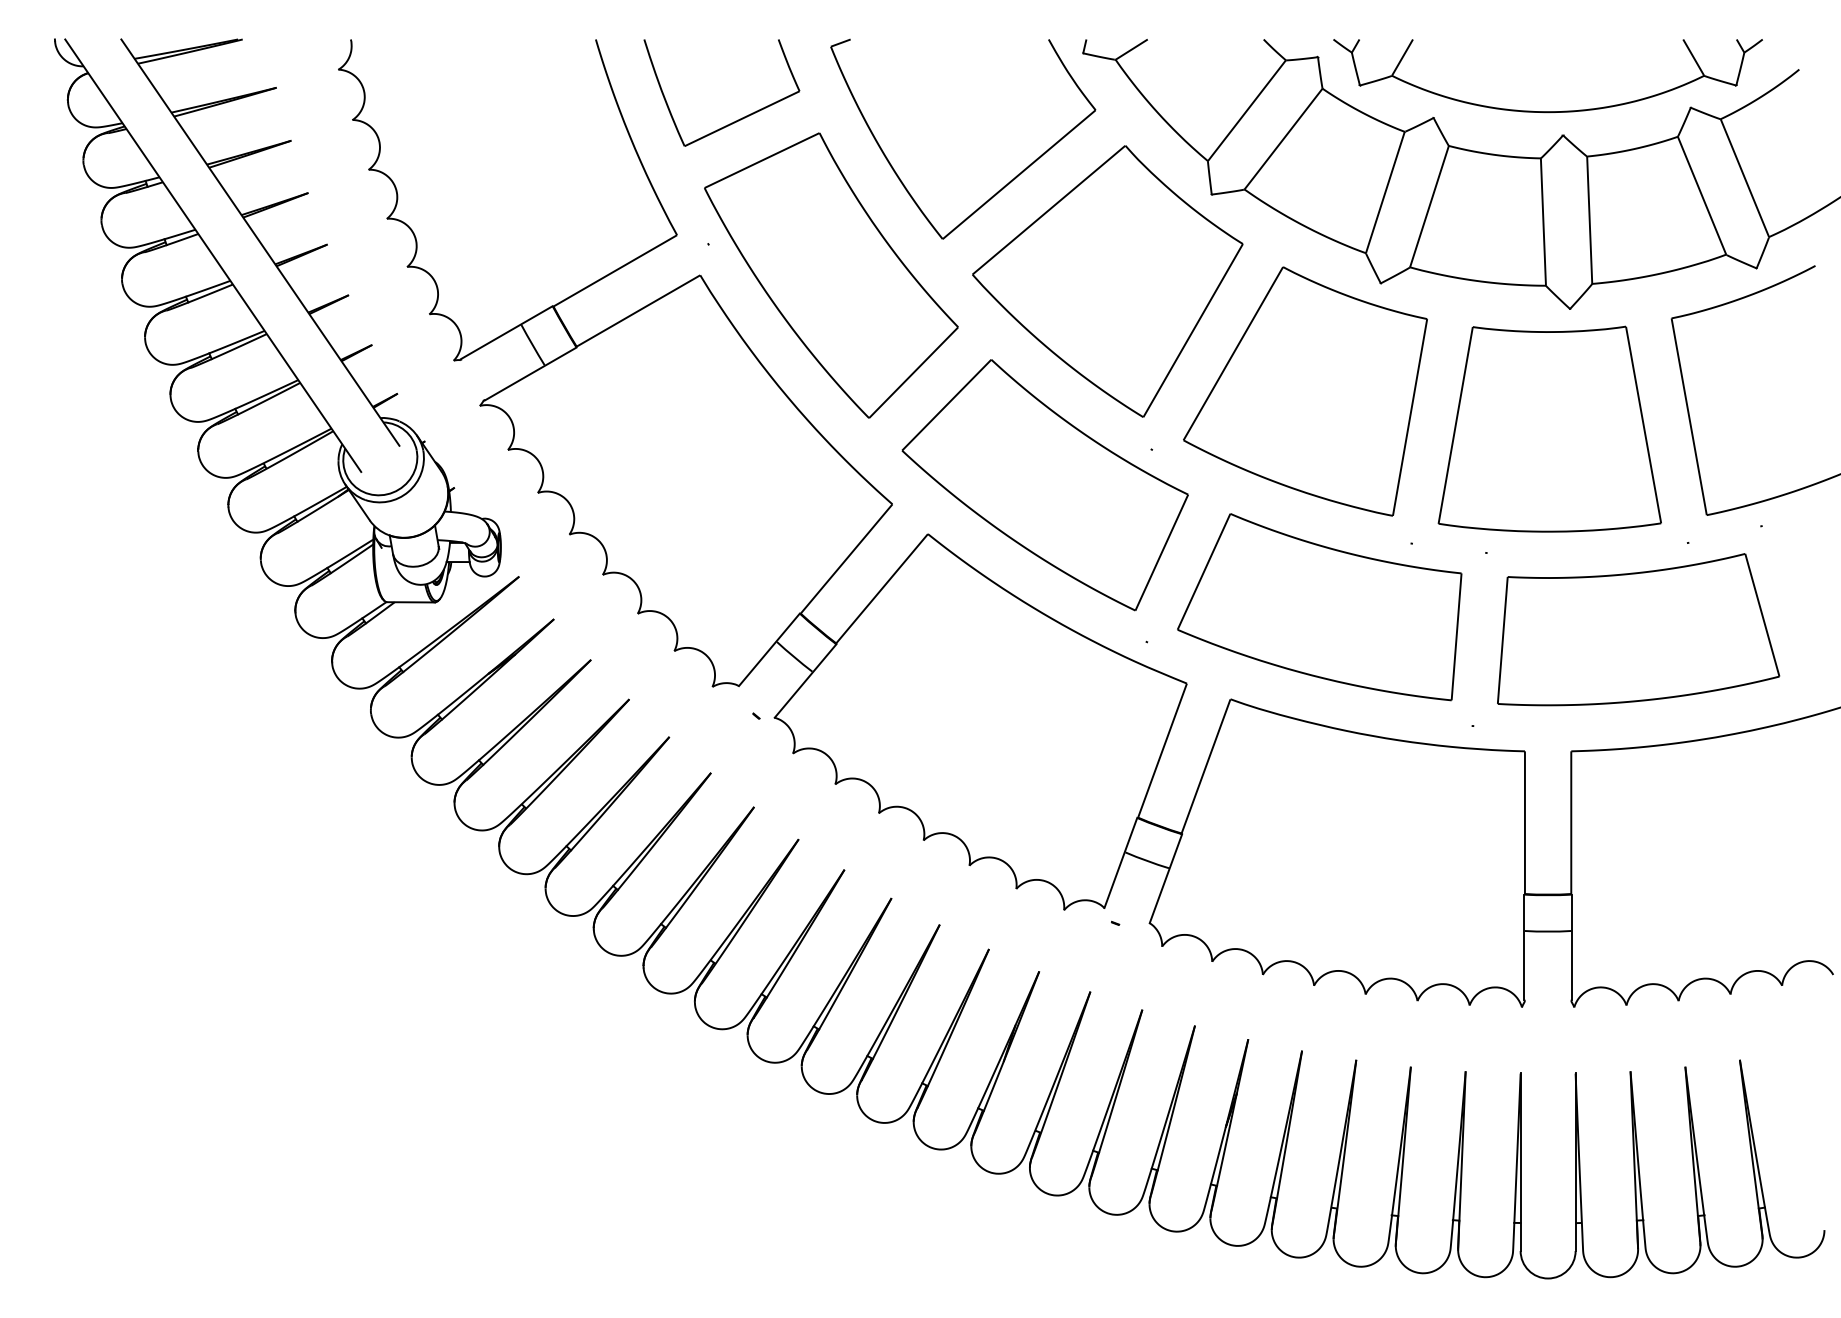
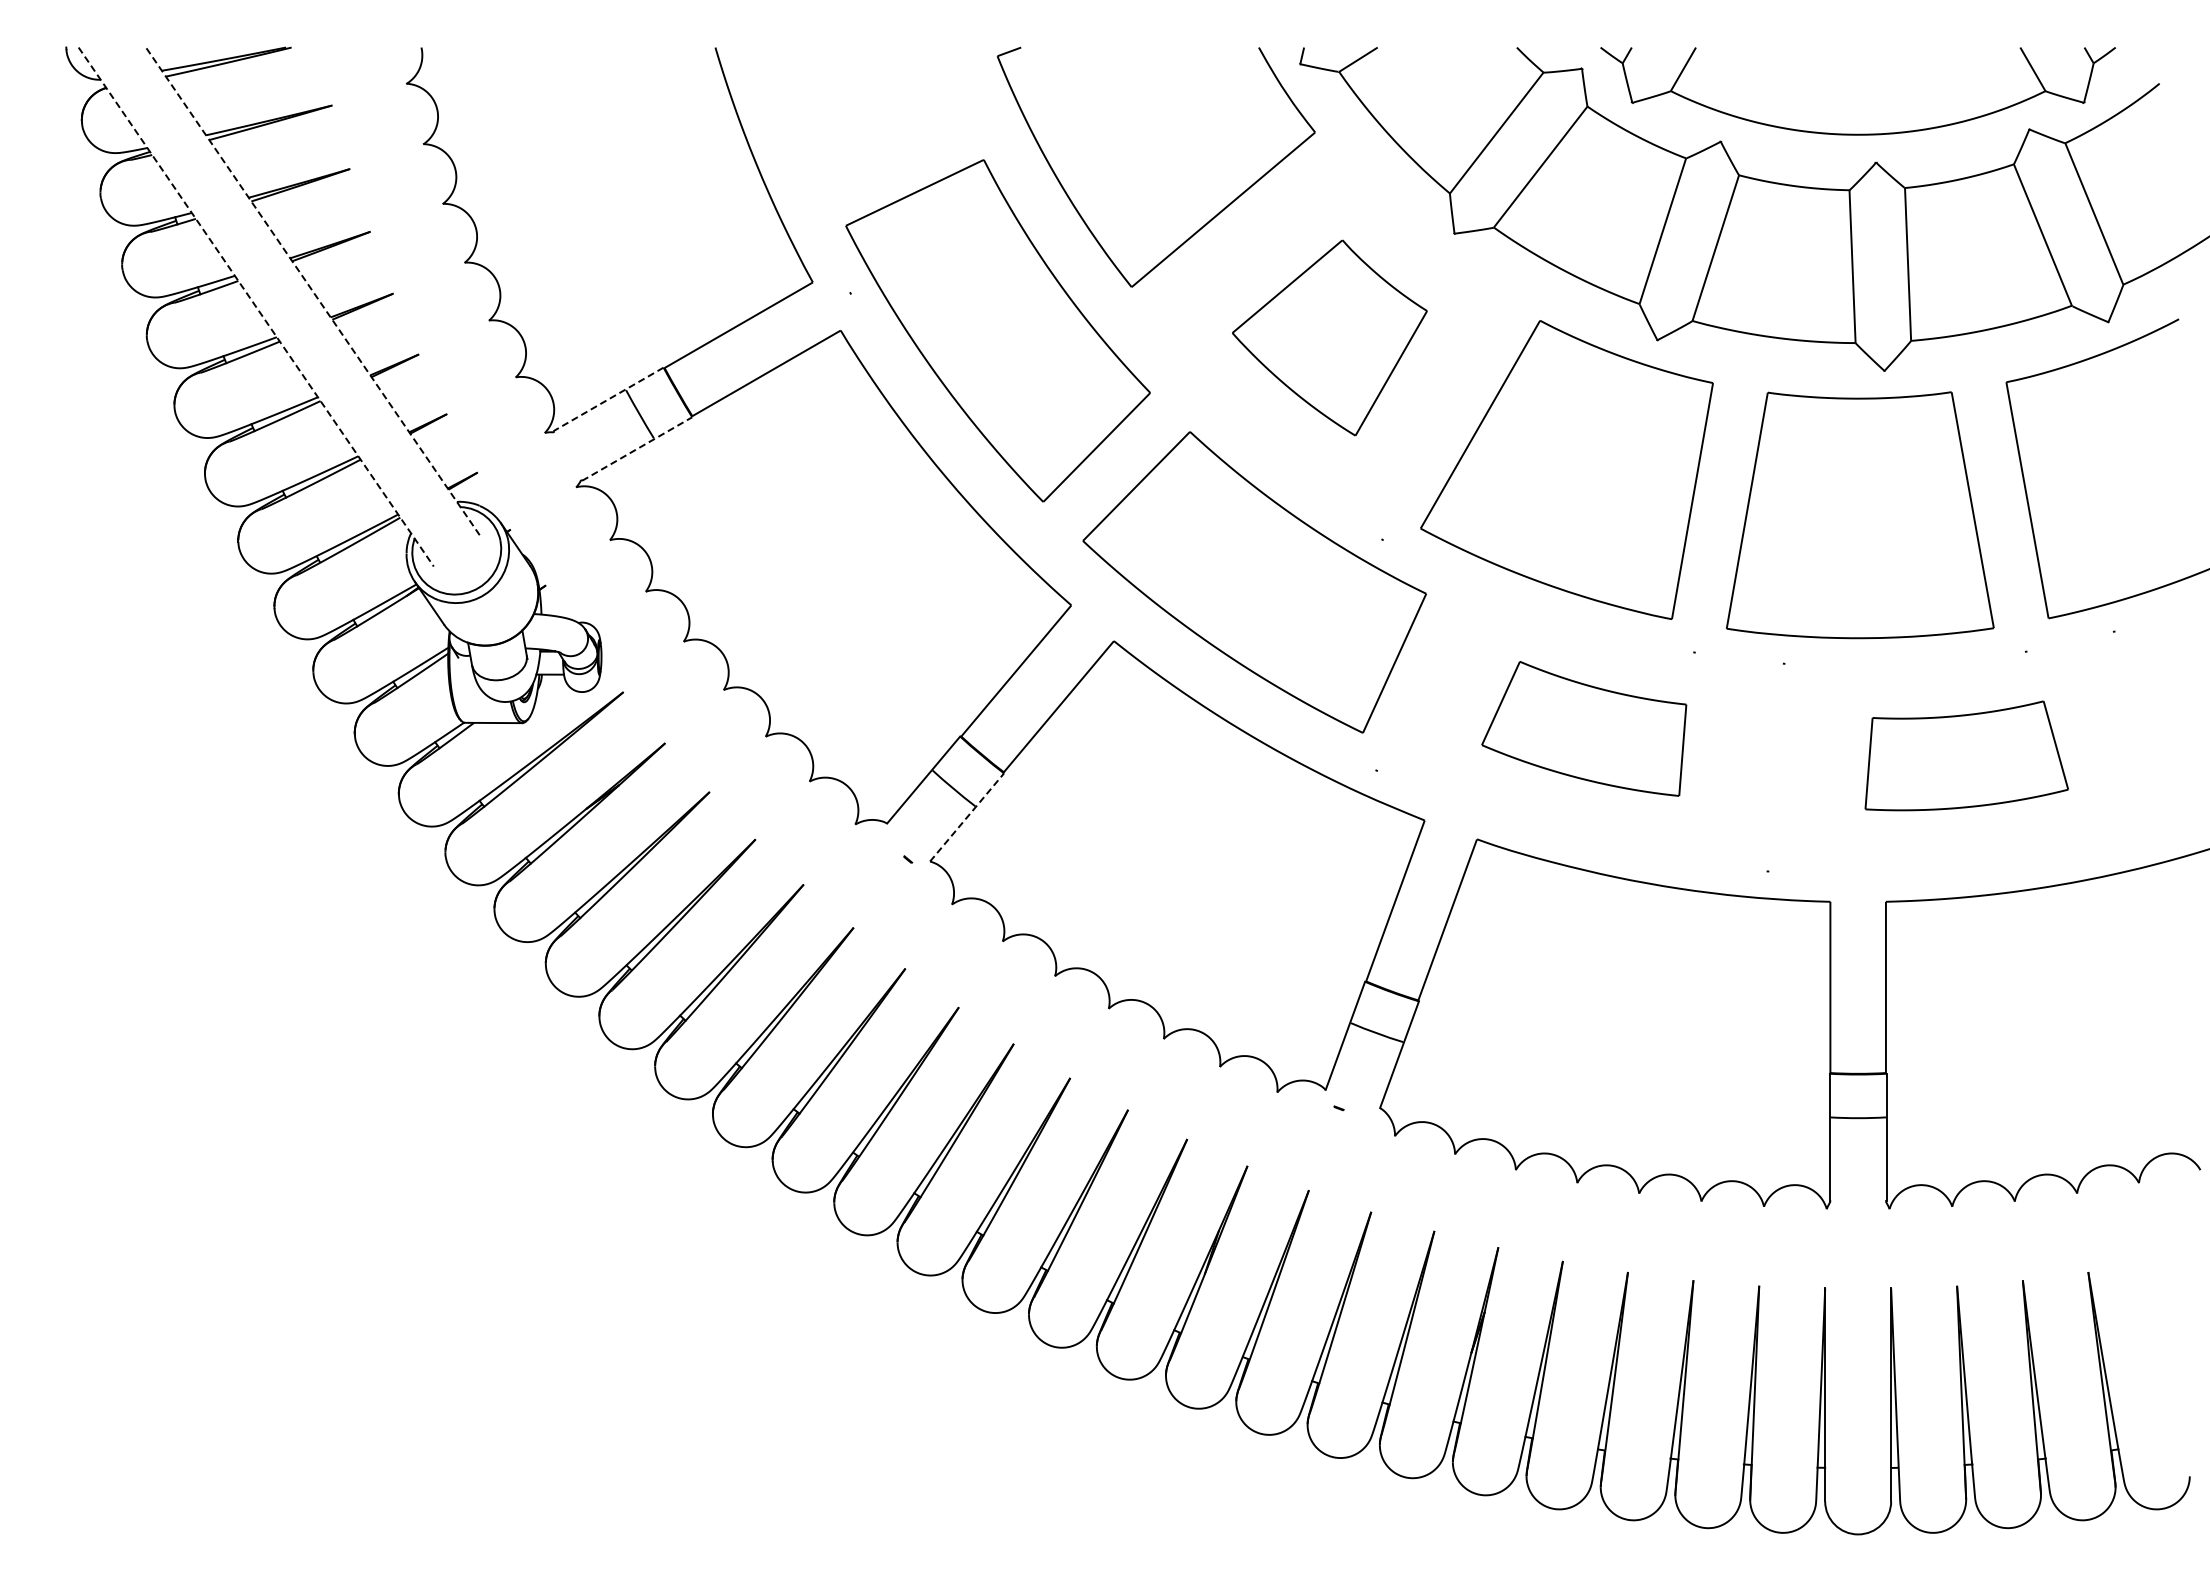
part: (735, 121) -> (882, 145), removed
line: (260, 241) -> (312, 290), solid -> dashed
line: (213, 256) -> (256, 307), solid -> dashed
part: (1107, 281) -> (1329, 337), size x0.6
line: (506, 332) -> (608, 399), solid -> dashed
line: (530, 374) -> (637, 449), solid -> dashed
part: (1320, 606) -> (1584, 728), size x0.6
part: (1638, 629) -> (1966, 755), size x0.6
line: (805, 681) -> (967, 817), solid -> dashed

